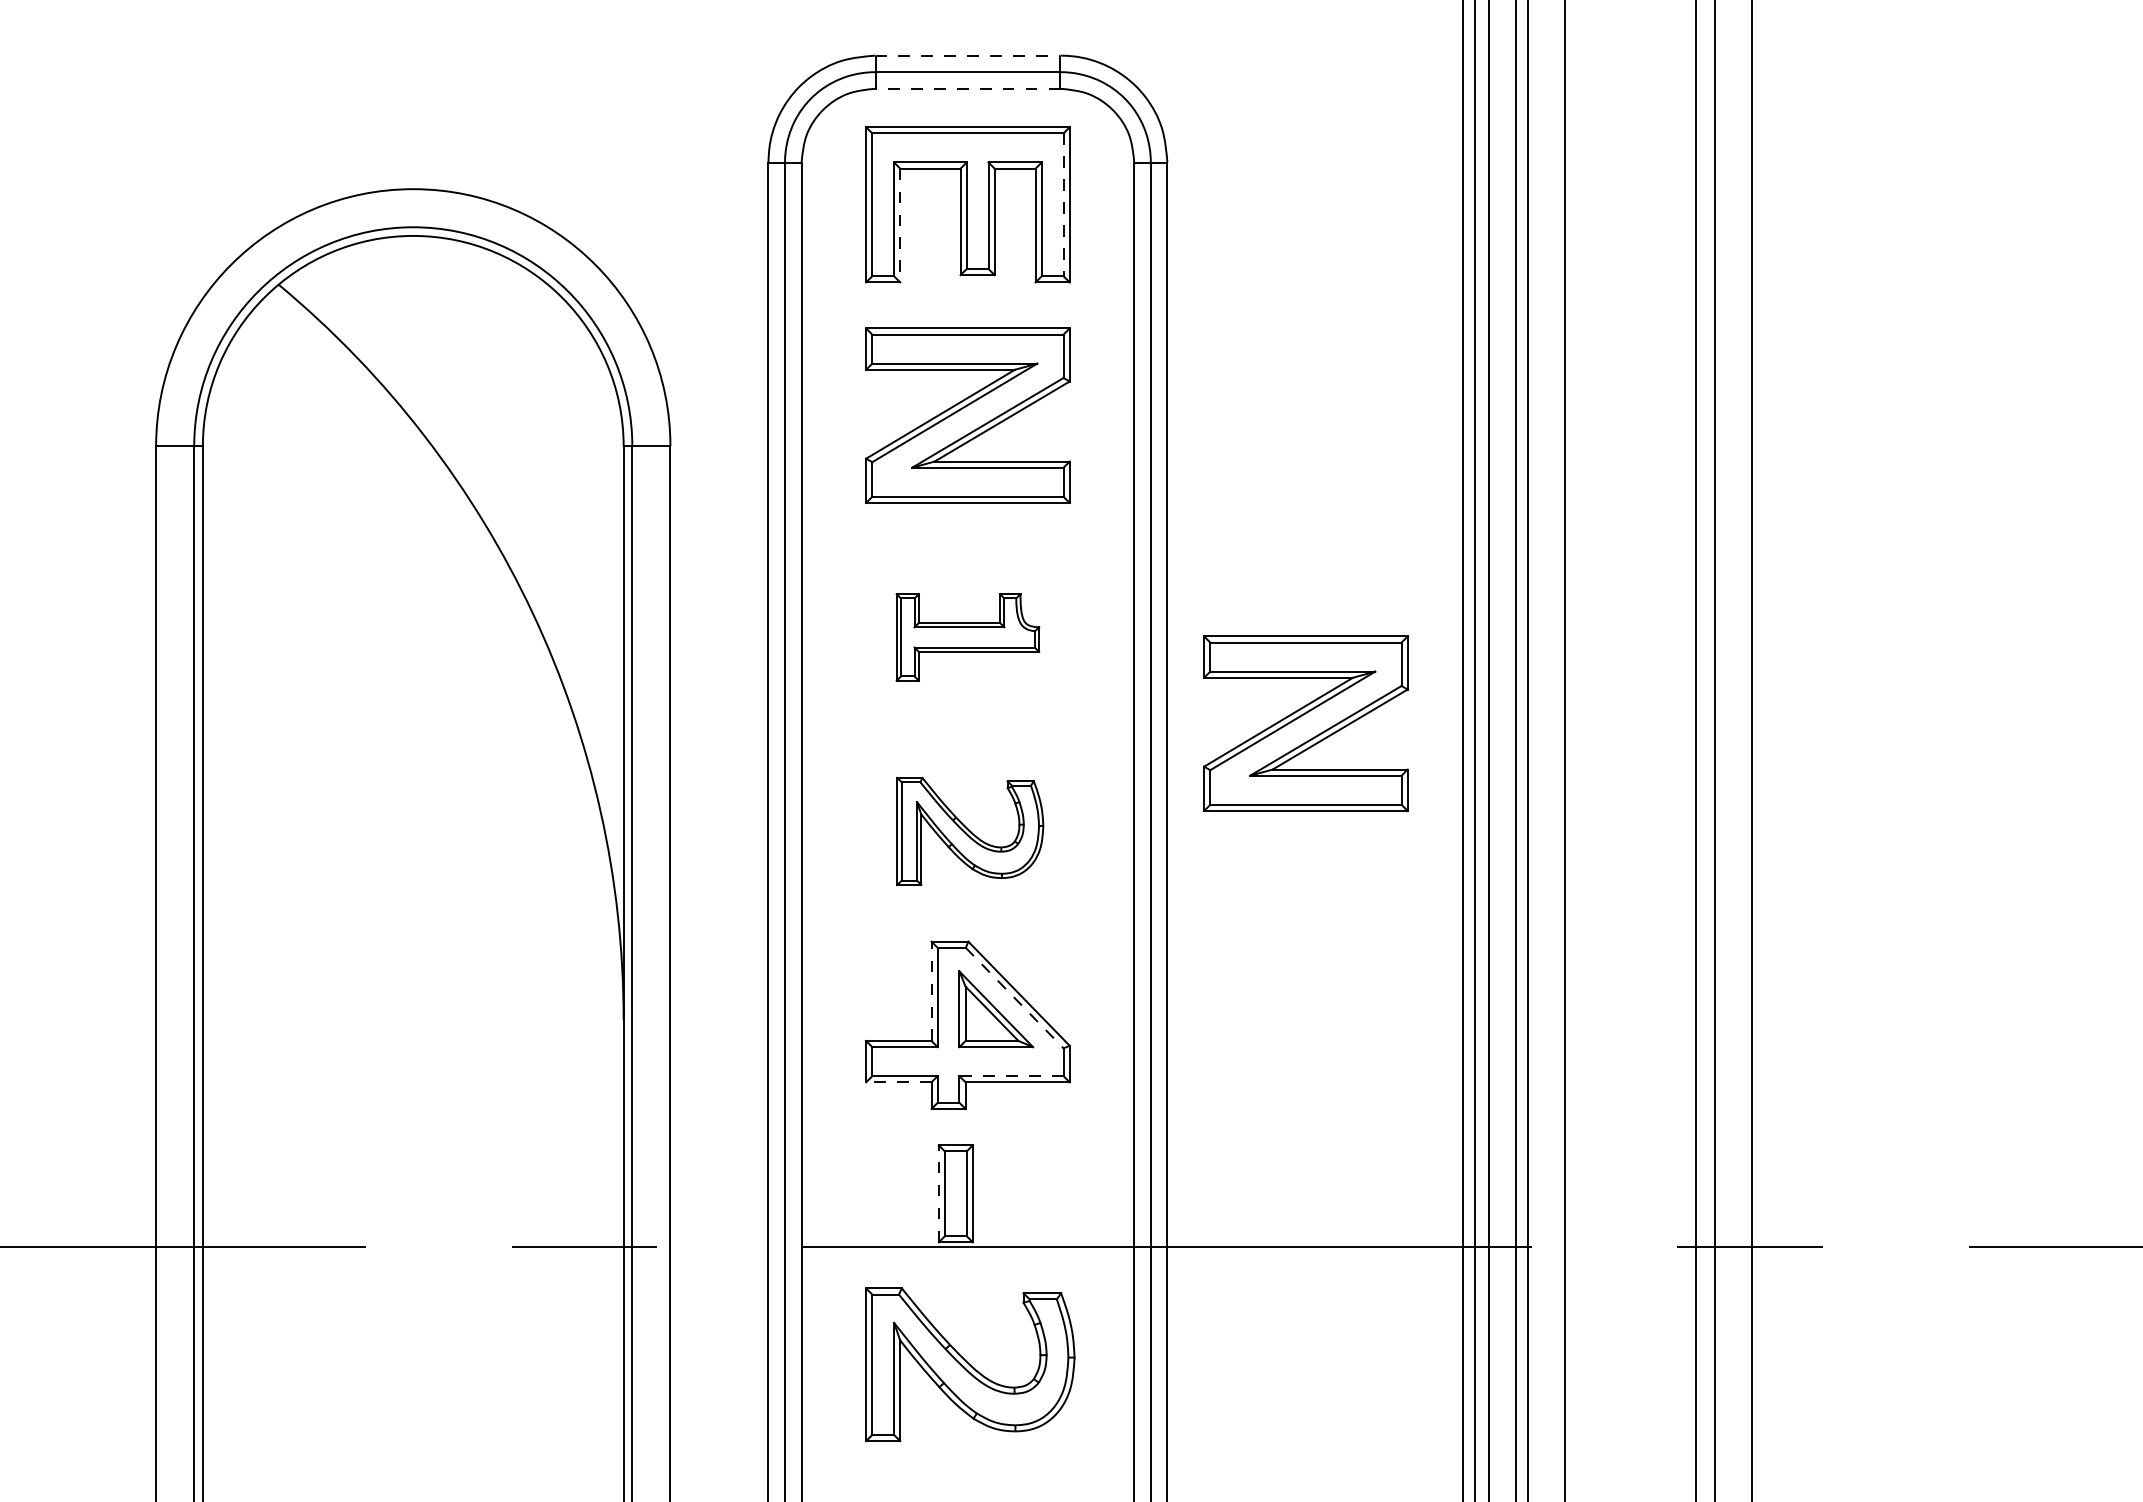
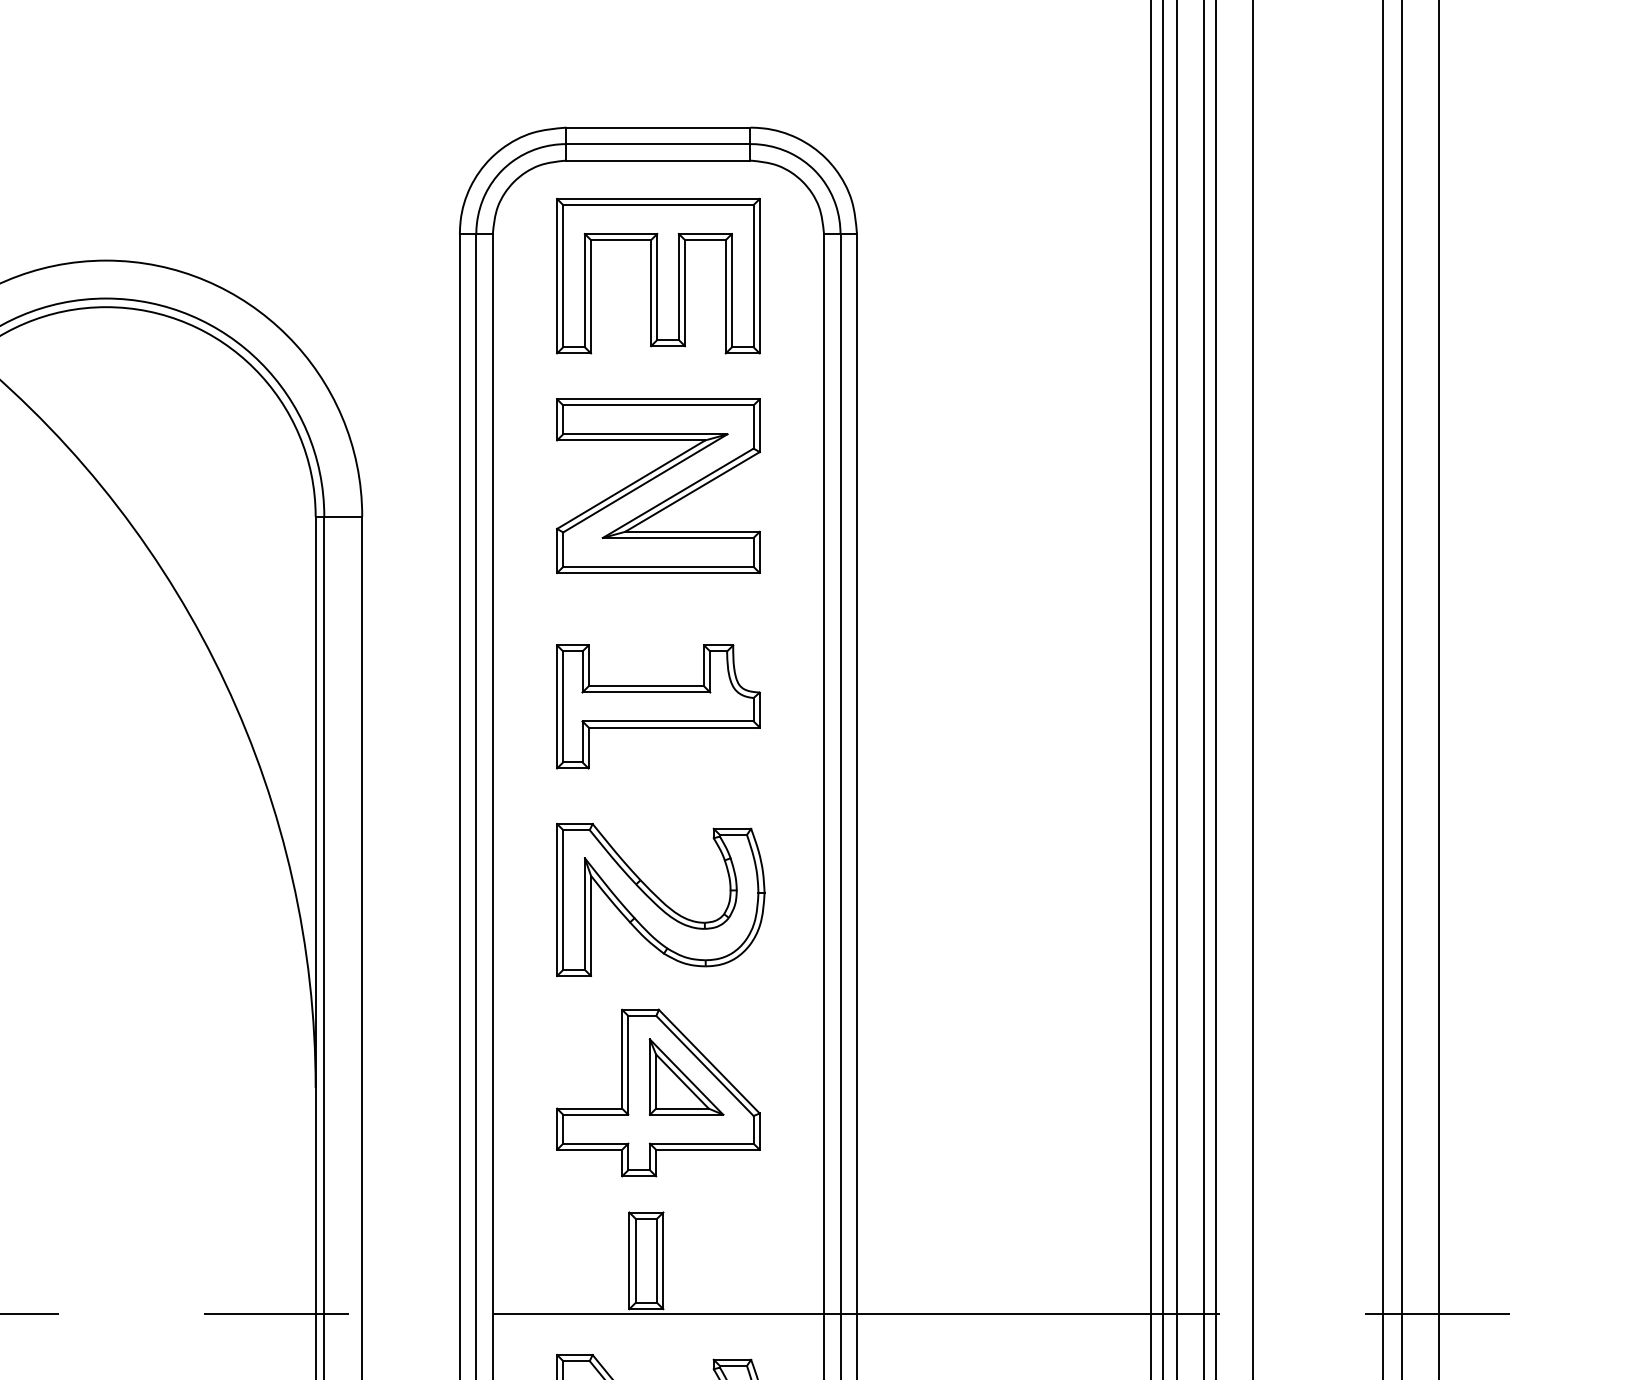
line: (968, 55) -> (658, 127), dashed -> solid
line: (967, 88) -> (657, 160), dashed -> solid
line: (1063, 205) -> (753, 276), dashed -> solid
line: (900, 225) -> (591, 296), dashed -> solid
part: (967, 637) -> (657, 706), size x1.43
part: (1305, 723) -> (994, 792), removed
part: (970, 831) -> (660, 900), size x1.43
line: (931, 991) -> (622, 1059), dashed -> solid
line: (1015, 998) -> (705, 1066), dashed -> solid
line: (1011, 1076) -> (701, 1144), dashed -> solid
line: (898, 1082) -> (589, 1150), dashed -> solid
line: (938, 1193) -> (629, 1260), dashed -> solid

